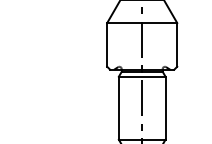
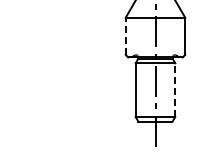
line: (106, 45) -> (125, 36), solid -> dashed
line: (165, 108) -> (175, 90), solid -> dashed

